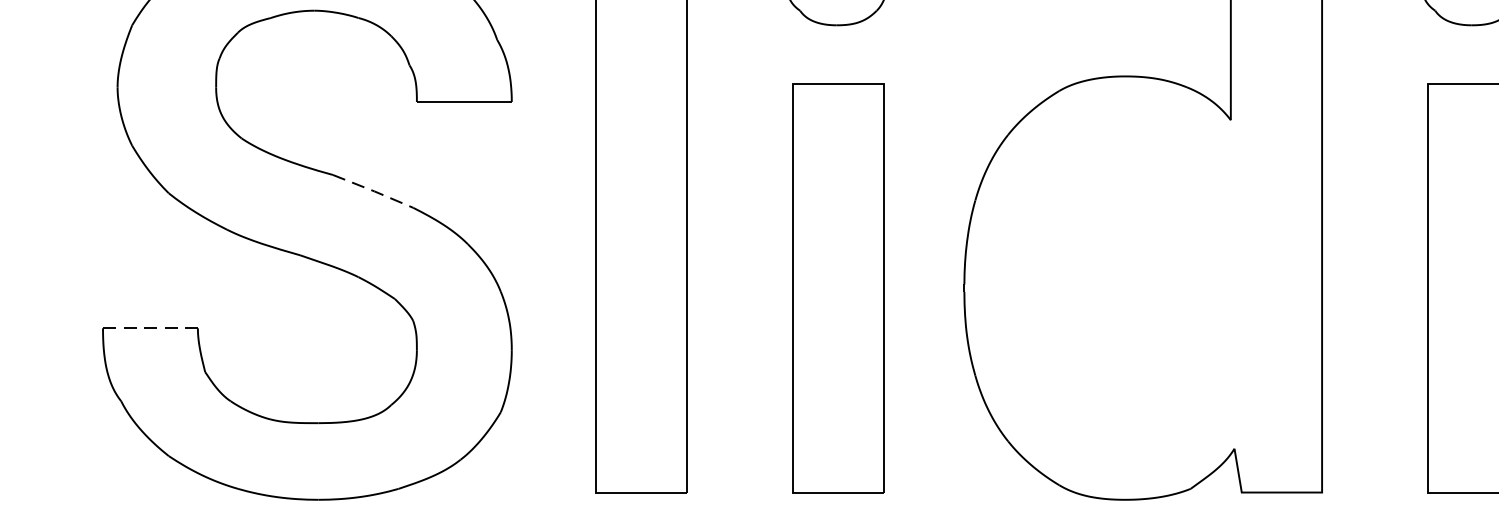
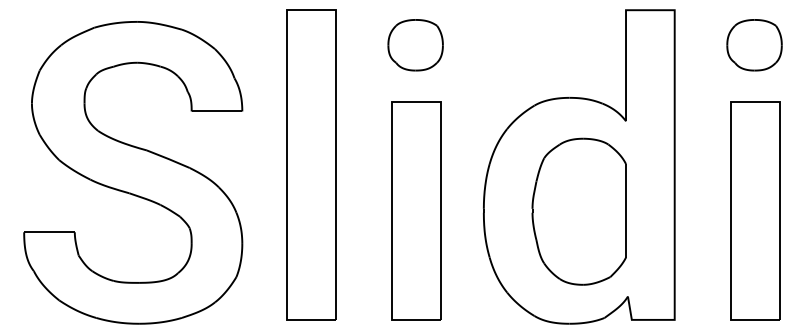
line: (375, 191) -> (169, 159), dashed -> solid
part: (1141, 289) -> (578, 211), added
line: (150, 328) -> (49, 232), dashed -> solid

